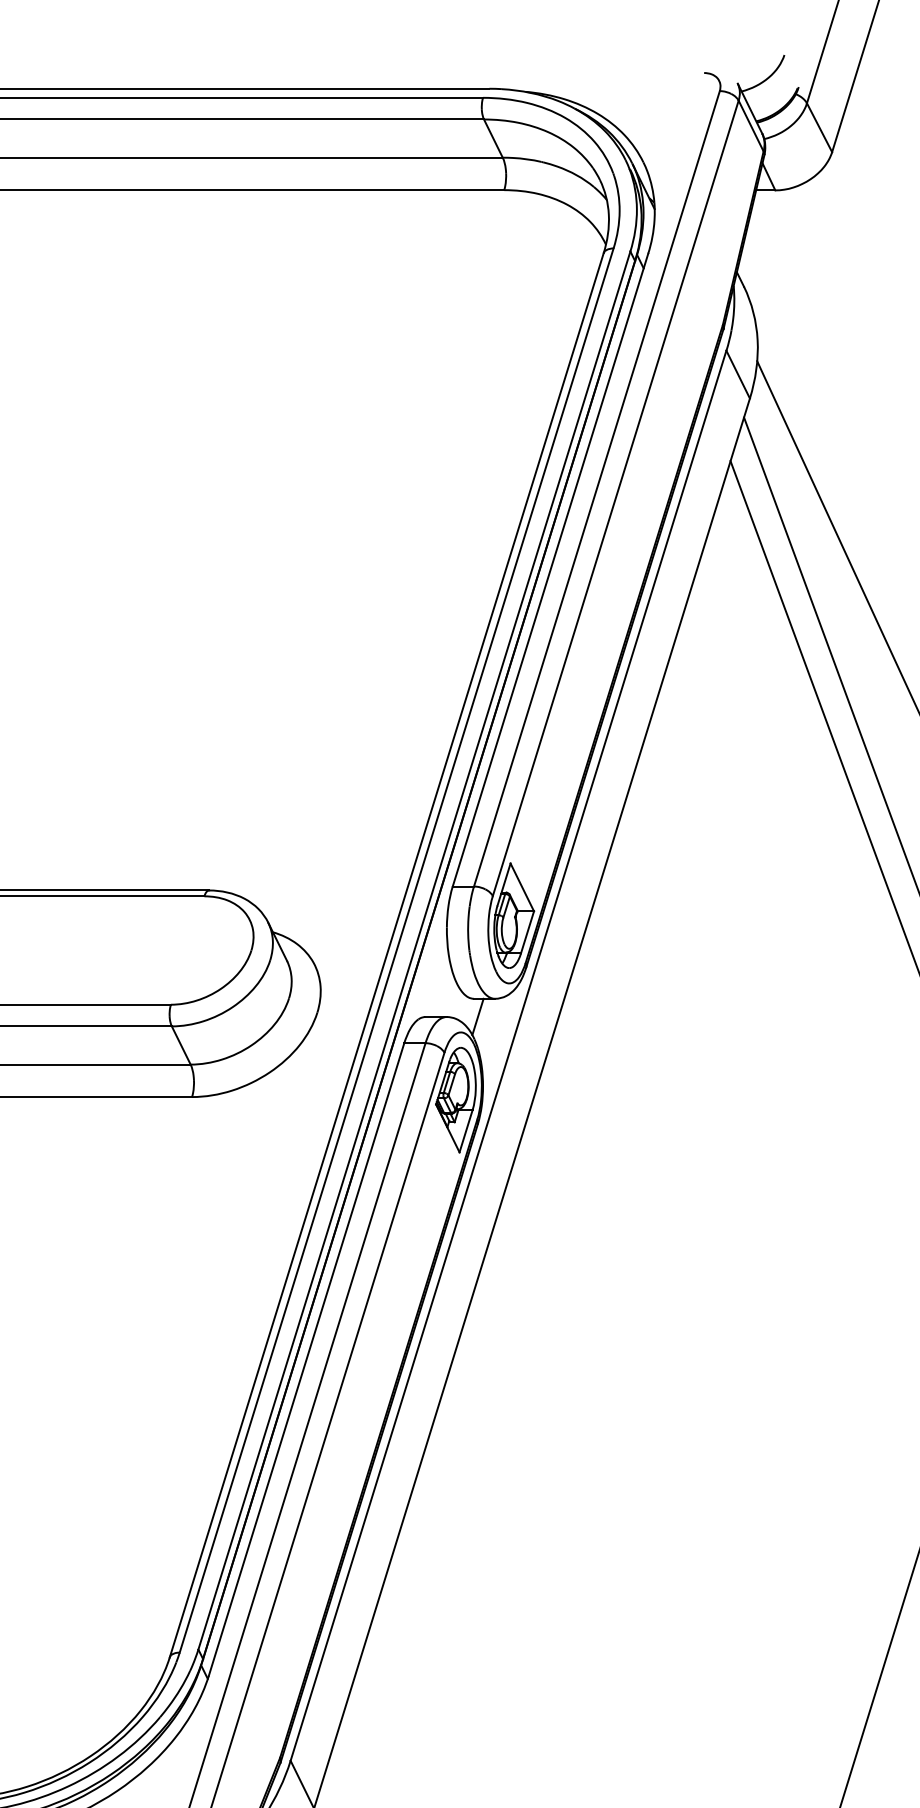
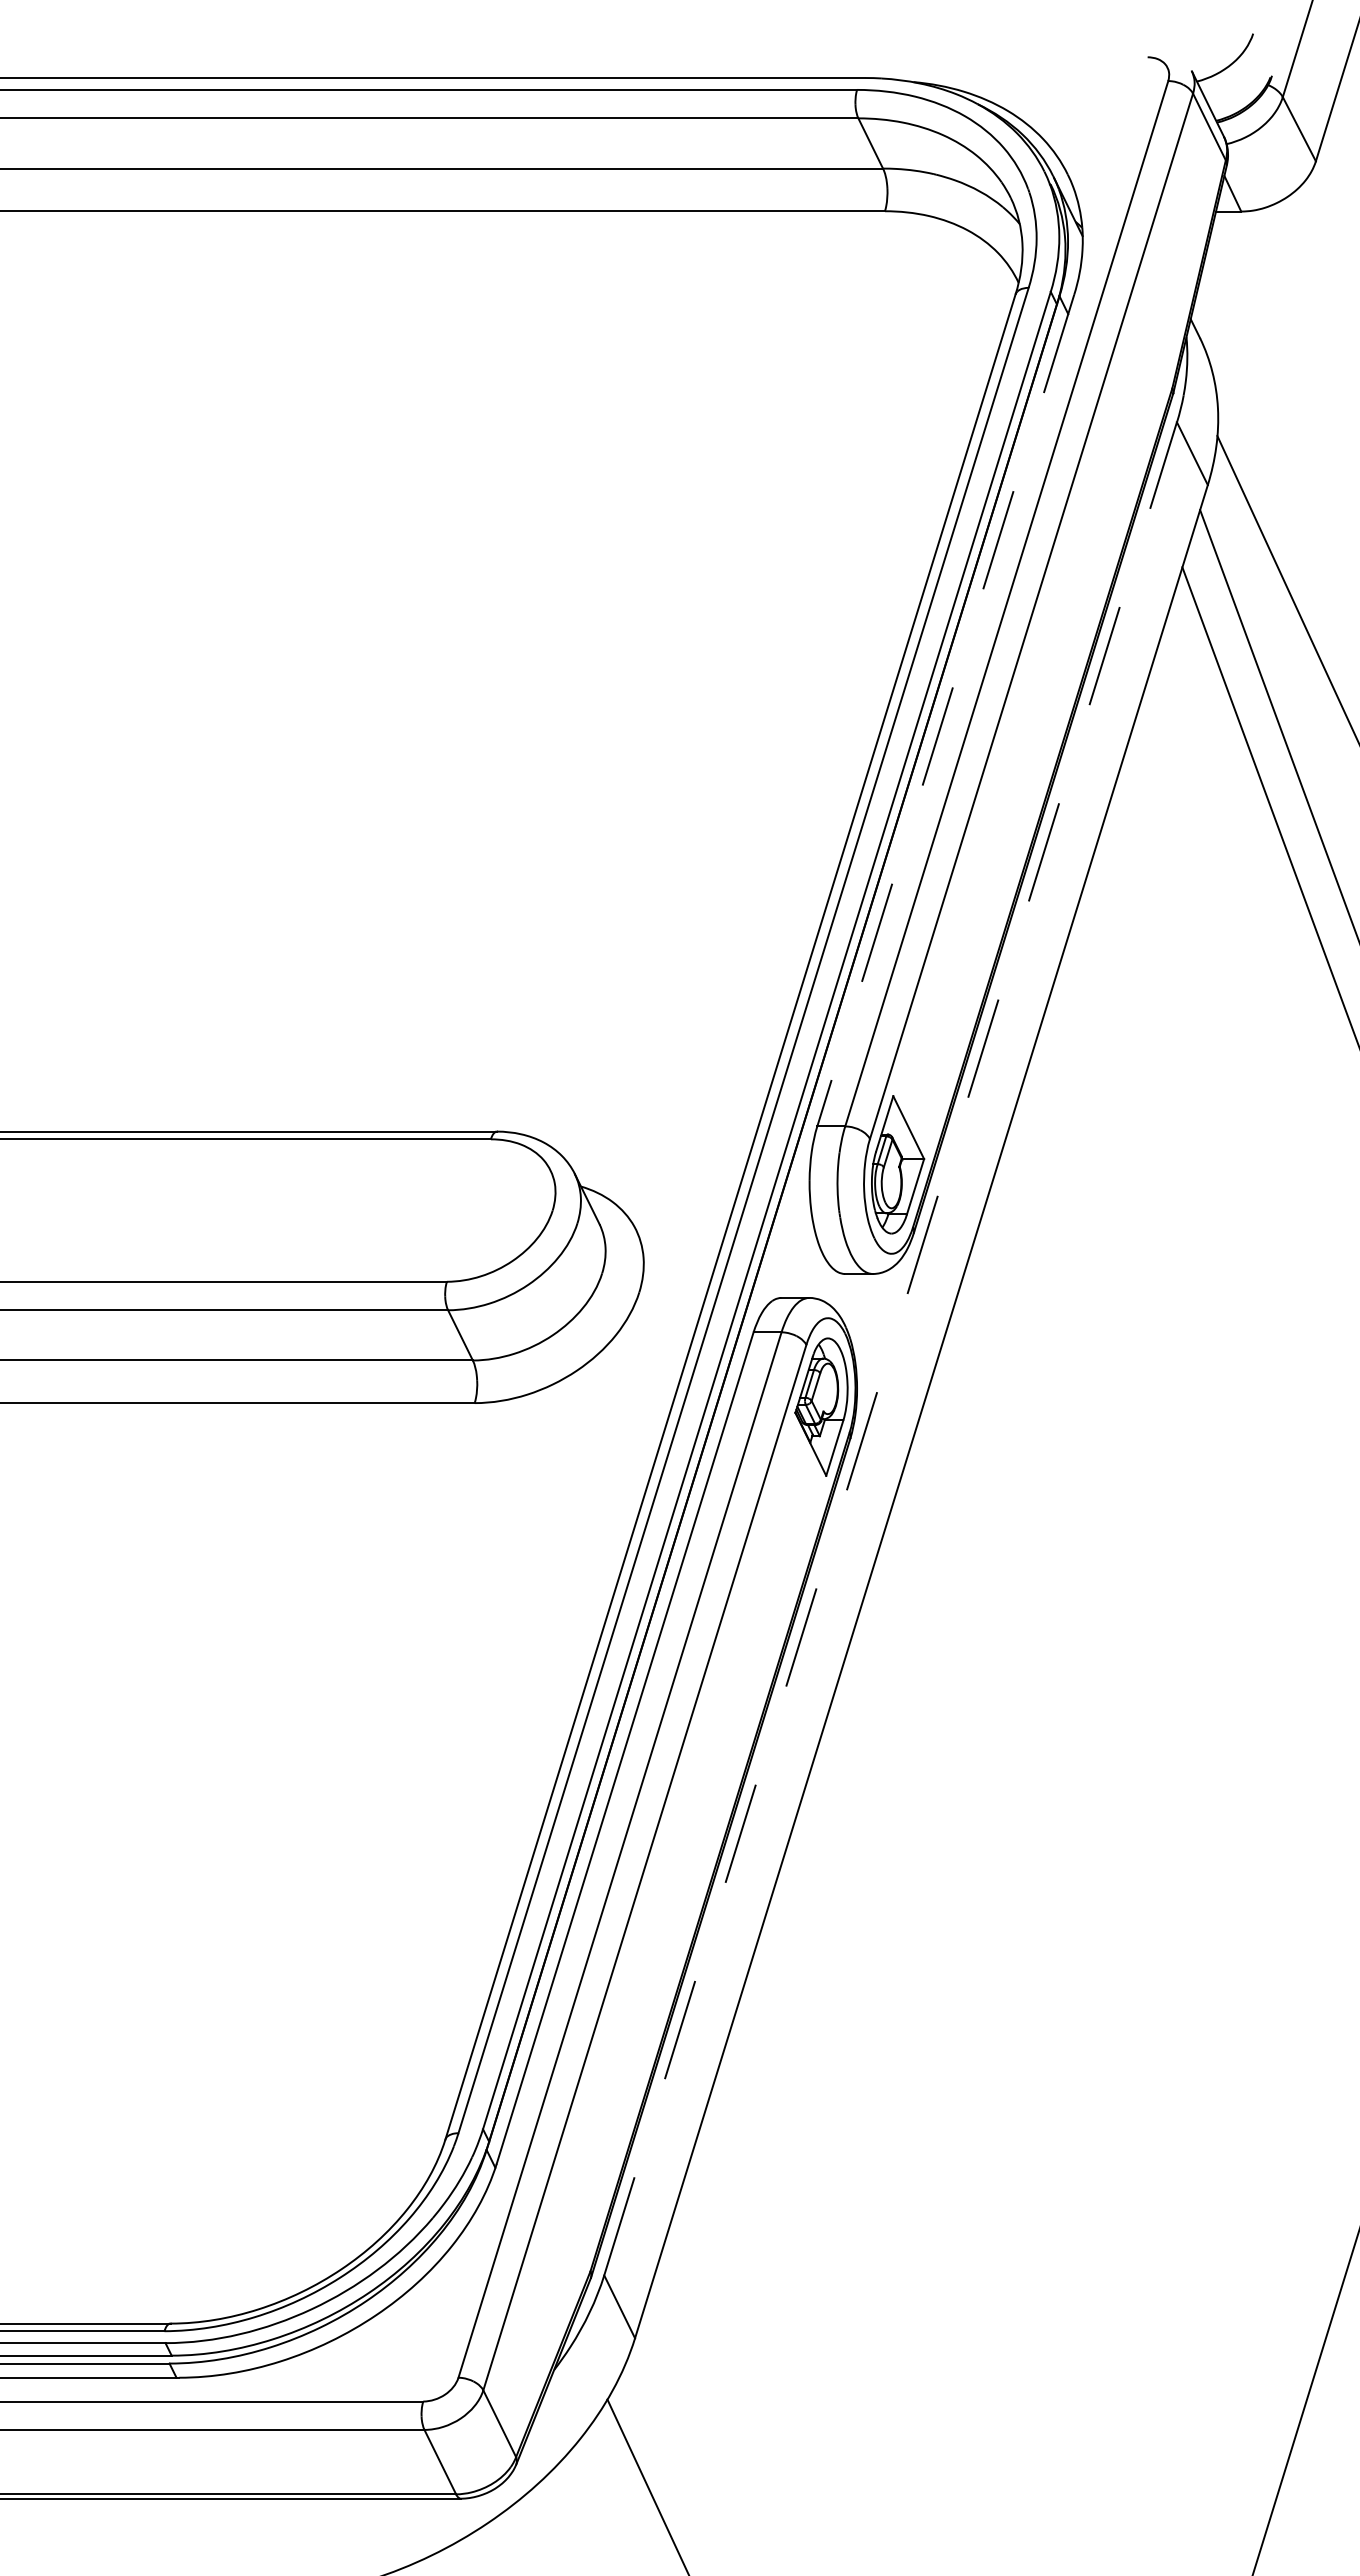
line: (550, 570) -> (945, 711), solid -> dashed
line: (478, 1016) -> (850, 1297), removed
line: (508, 1055) -> (890, 1348), solid -> dashed

